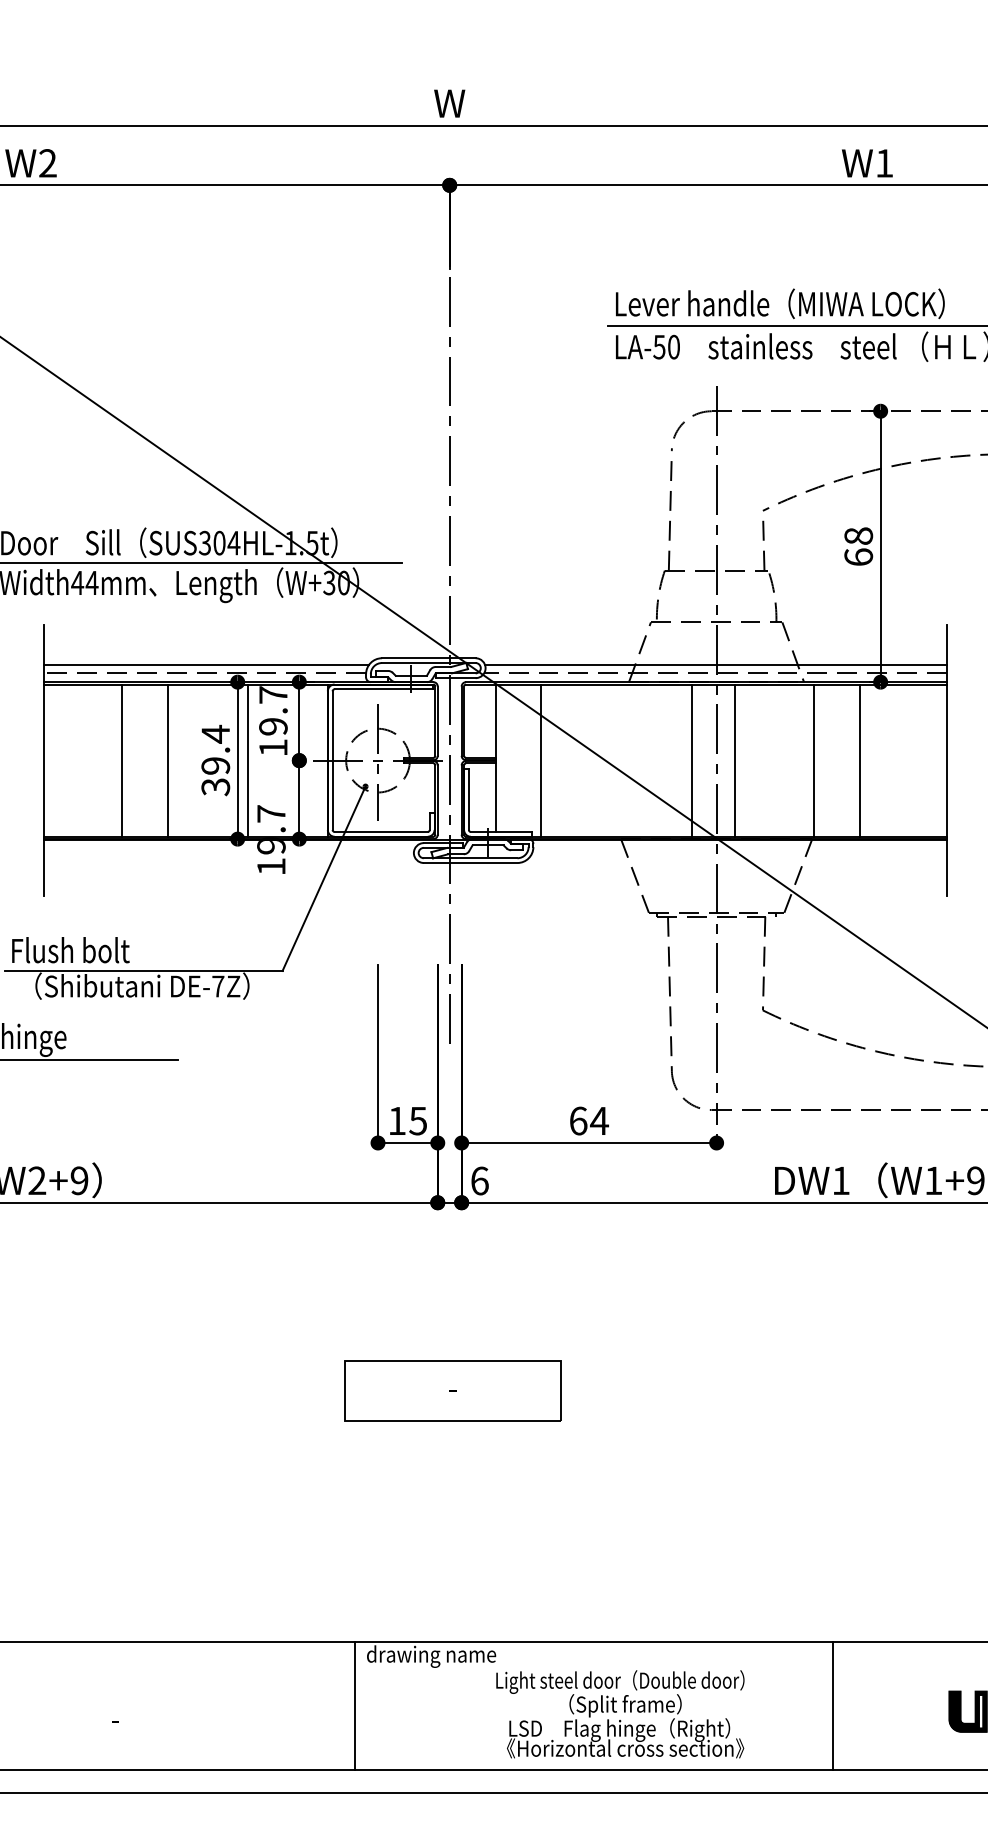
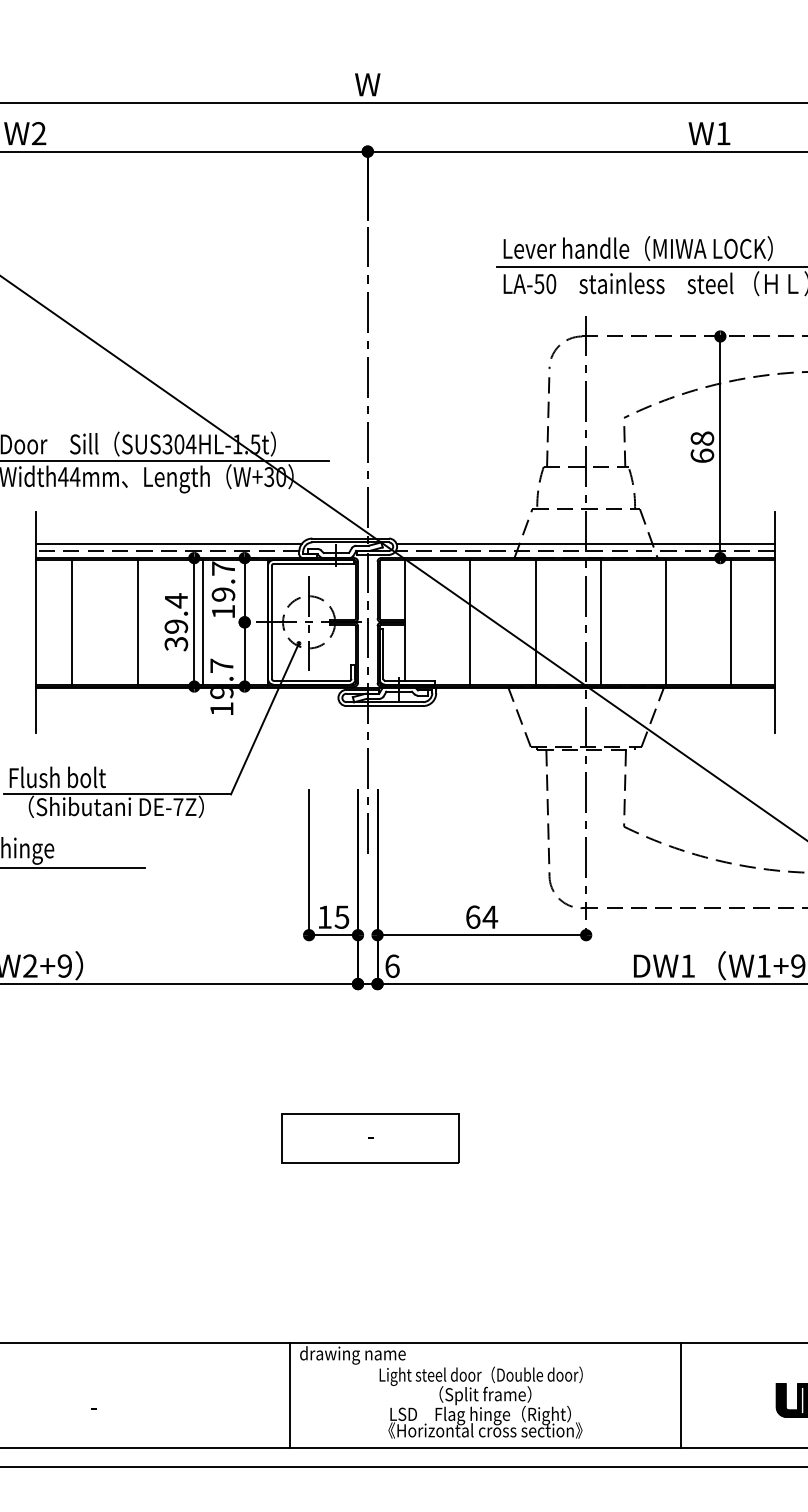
line: (121, 760) -> (72, 622), moved
line: (541, 760) -> (470, 622), moved
line: (691, 760) -> (535, 622), moved
line: (859, 760) -> (730, 622), moved
text: (620, 1714) -> (481, 1402), moved

